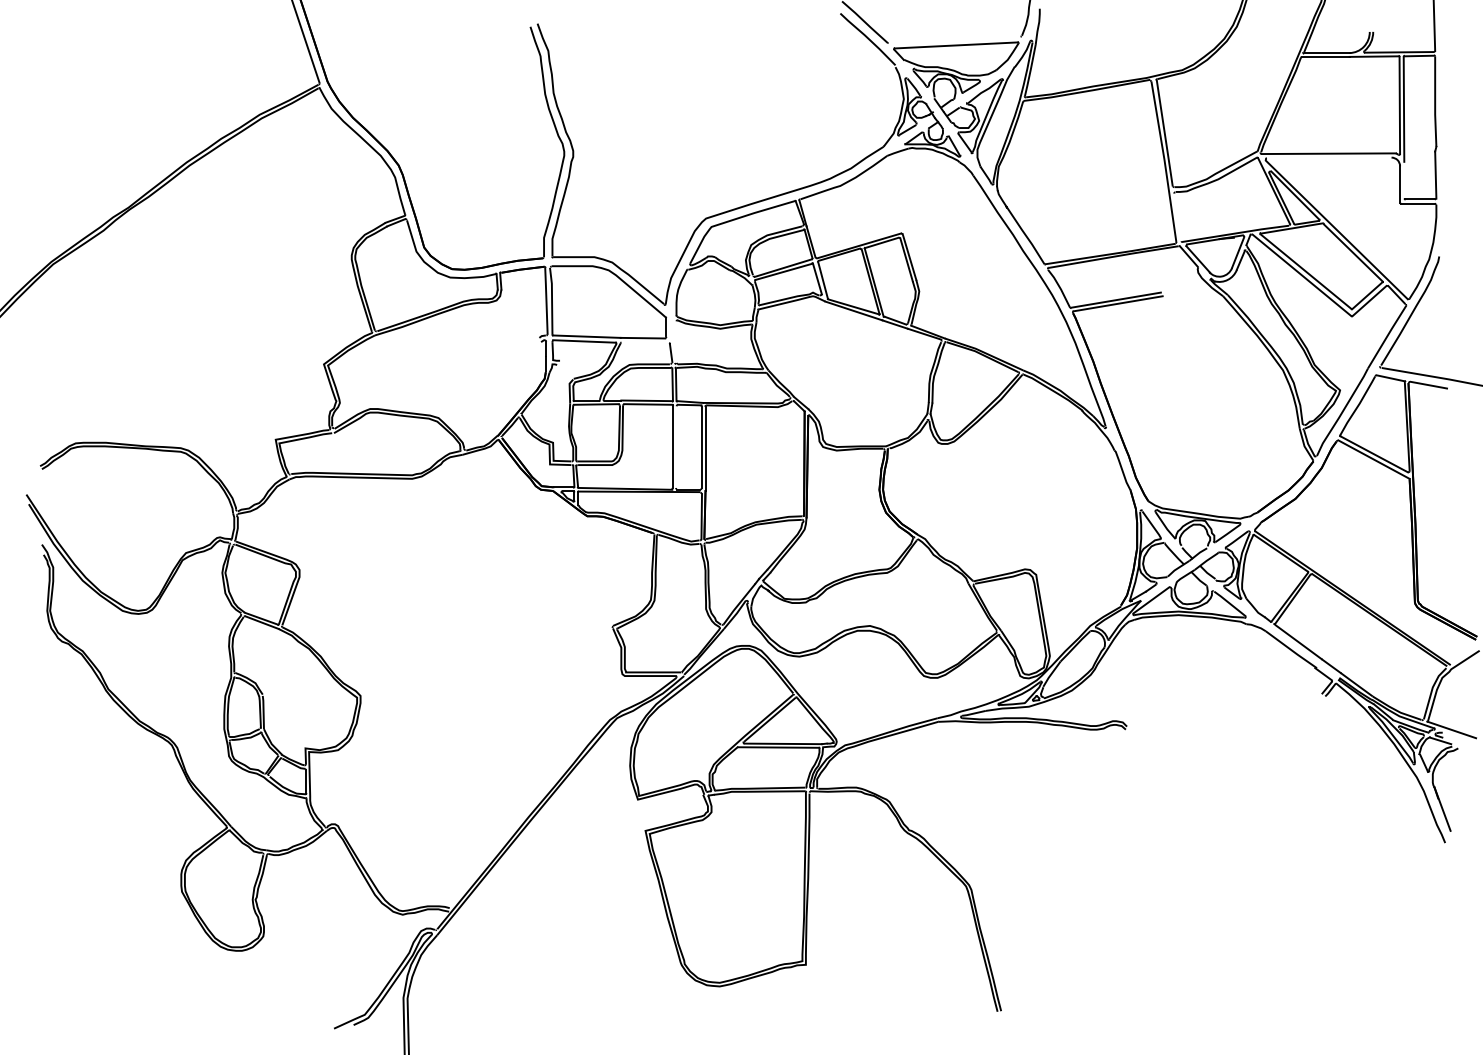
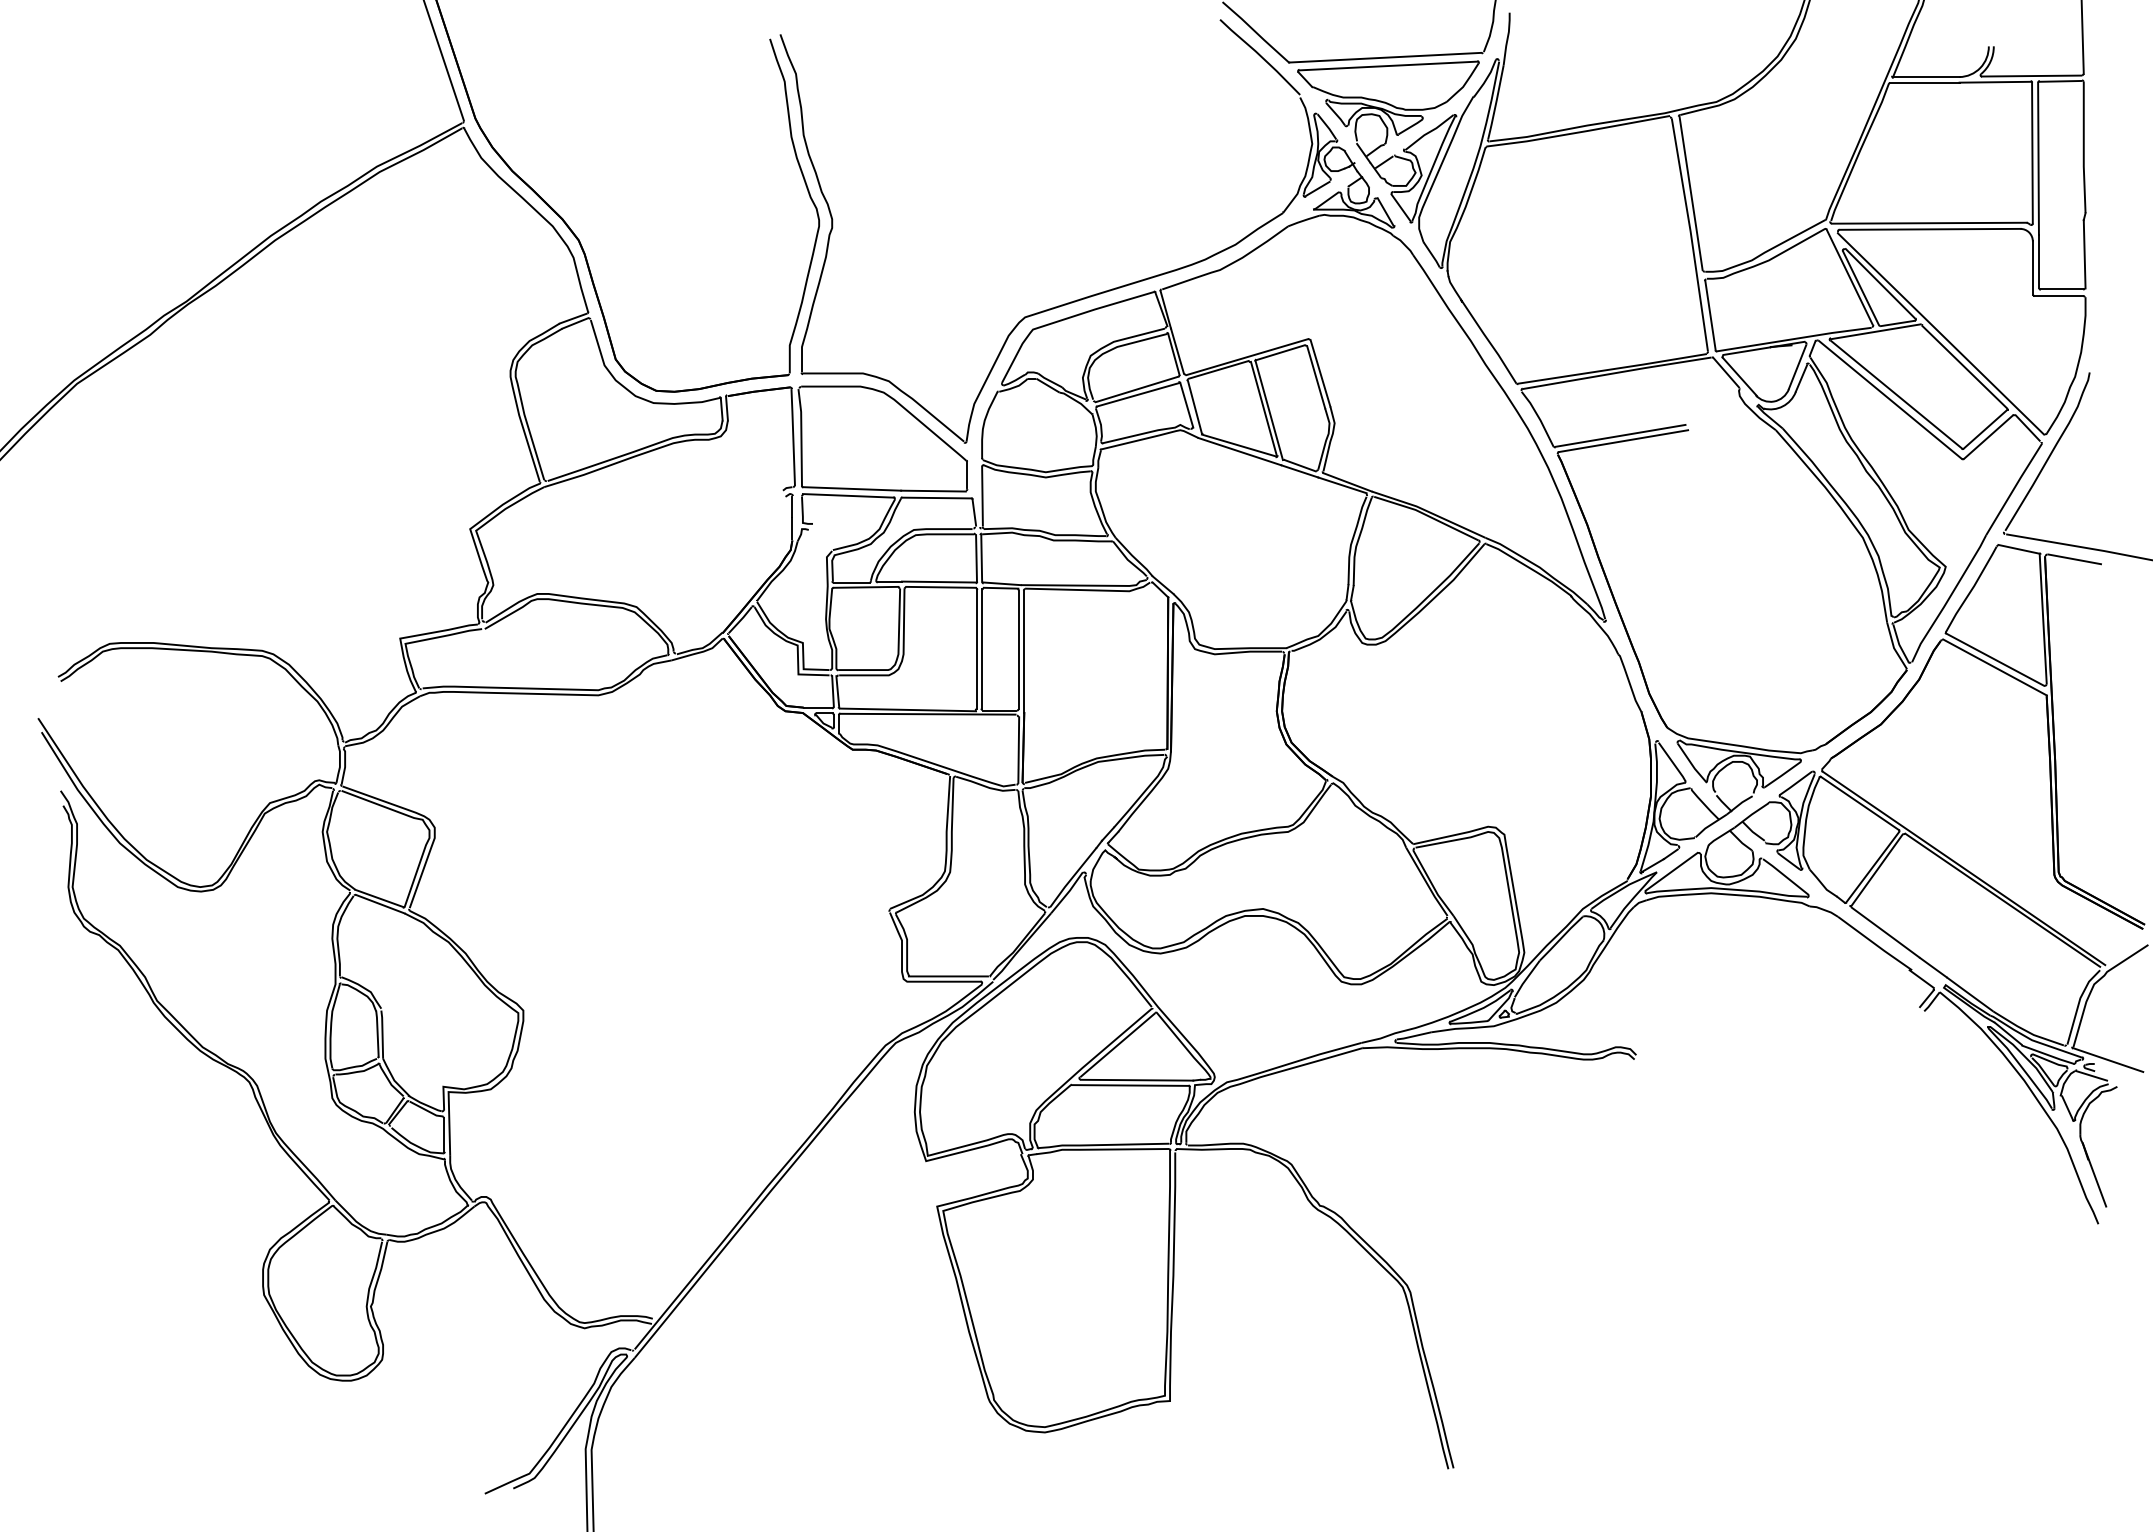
line: (953, 39) -> (1384, 57), added
line: (1329, 157) -> (1930, 228), added
line: (1404, 179) -> (2039, 260), added
line: (1177, 216) -> (1709, 314), added
line: (676, 341) -> (982, 495), added
line: (645, 342) -> (937, 497), added
line: (676, 446) -> (982, 648), added

